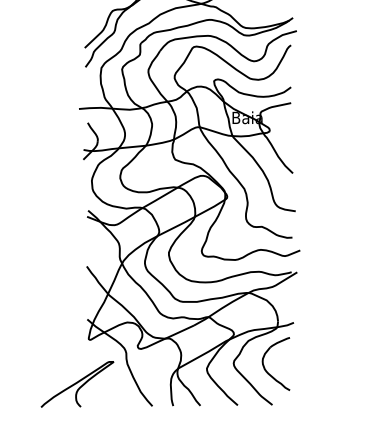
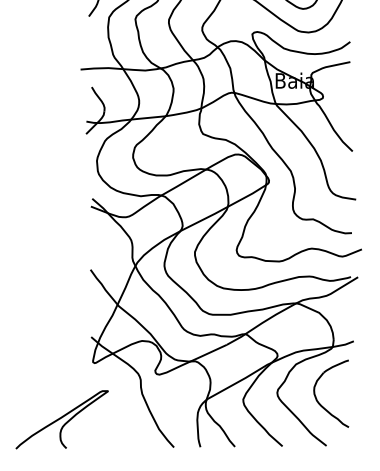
curve: (77, 383) -> (62, 418), moved

